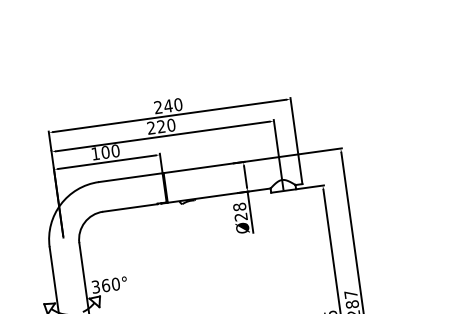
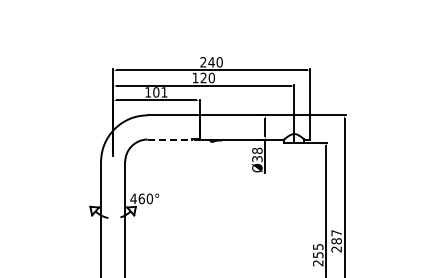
text: (151, 127) -> (195, 77), 220 -> 120
text: (115, 151) -> (164, 92), 100 -> 101
line: (131, 207) -> (170, 139), solid -> dashed
text: (241, 217) -> (257, 159), Ø28 -> Ø38
text: (95, 286) -> (133, 198), 360° -> 460°

